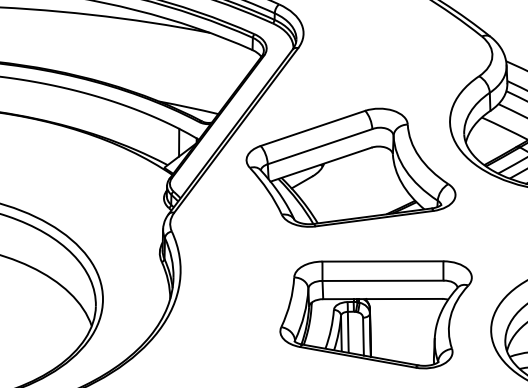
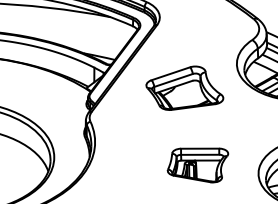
part: (350, 168) -> (184, 88), size x0.7
part: (375, 314) -> (197, 165), size x0.6

